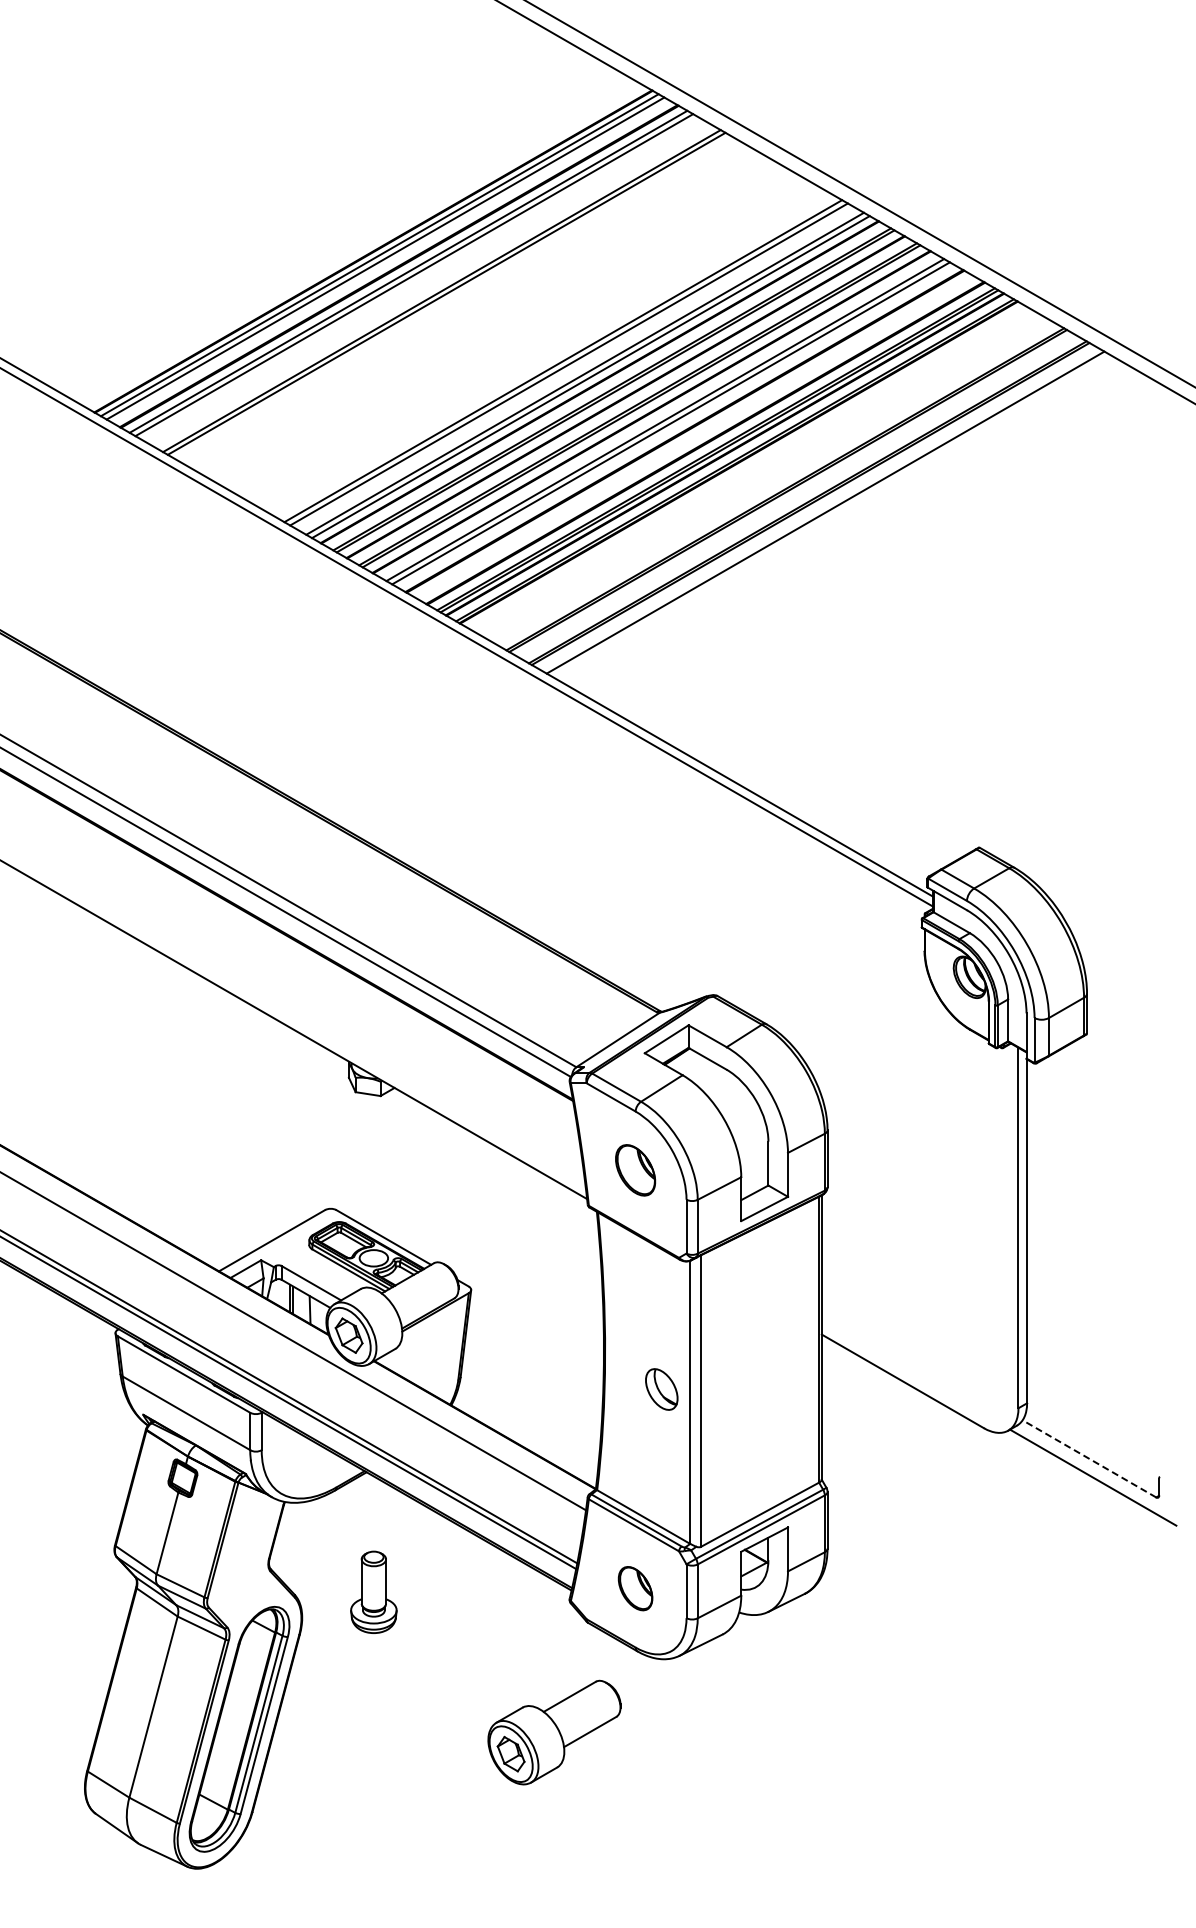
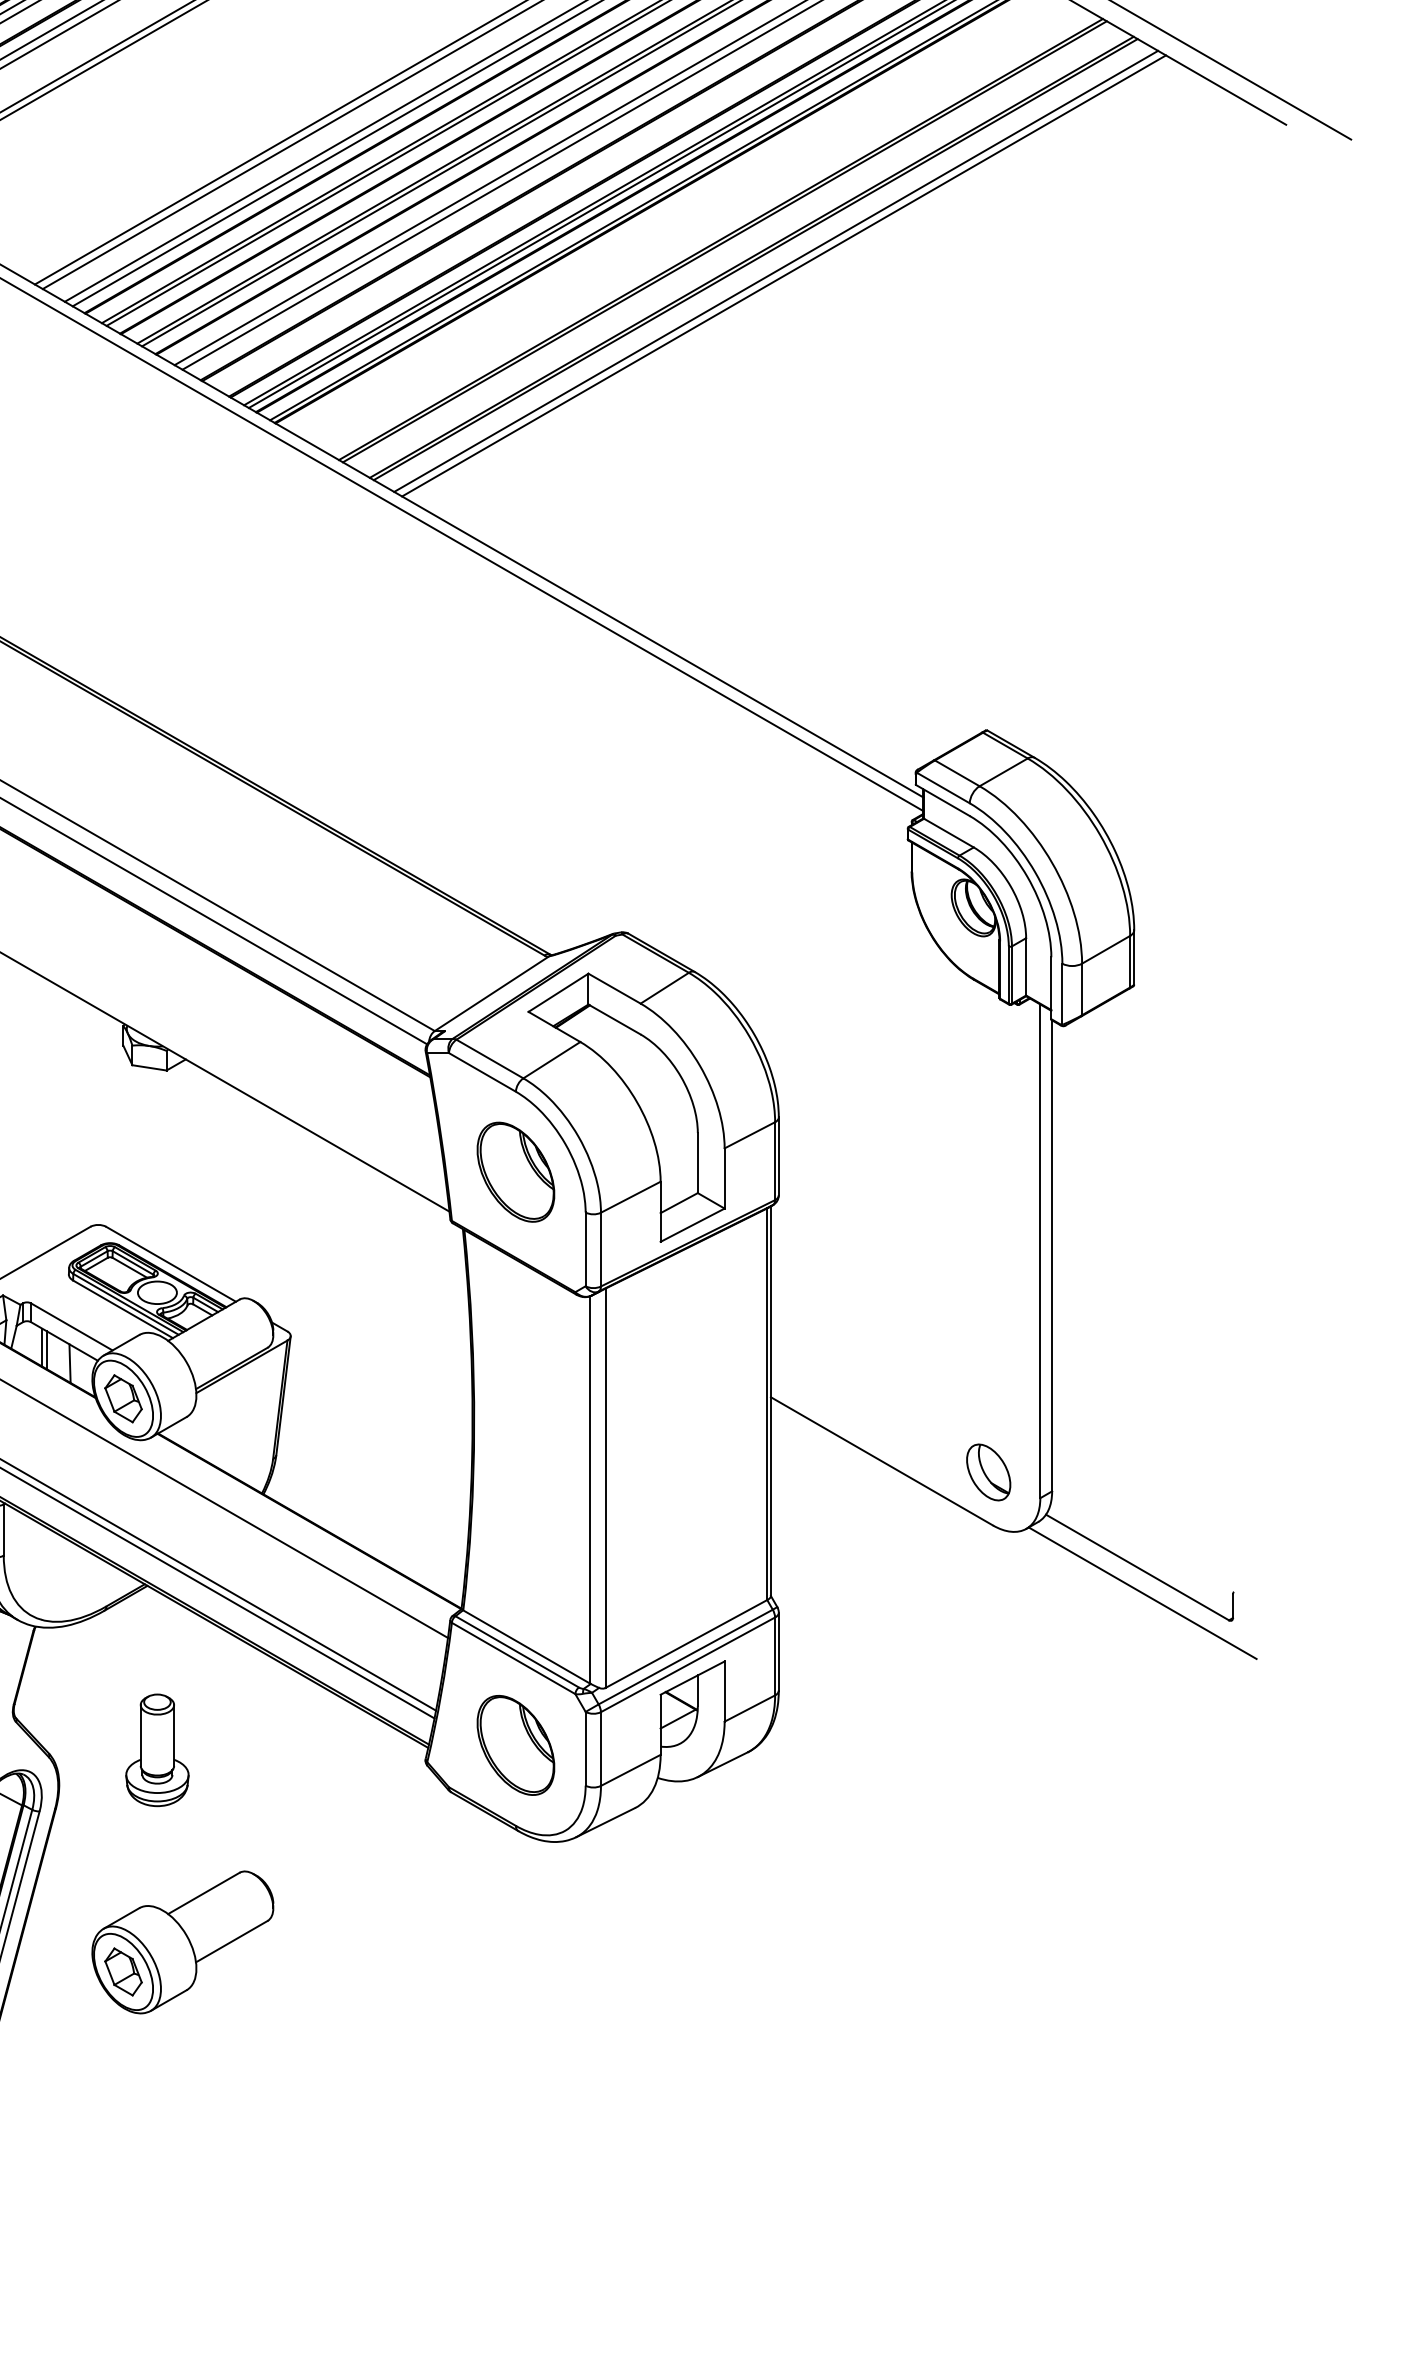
line: (831, 515) -> (784, 275), added
part: (635, 1170) -> (515, 1172), size x1.43
part: (661, 1389) -> (988, 1472), moved
line: (1089, 1458) -> (1137, 1566), dashed -> solid
part: (635, 1588) -> (515, 1745), size x1.67
part: (554, 1732) -> (182, 1942), moved

